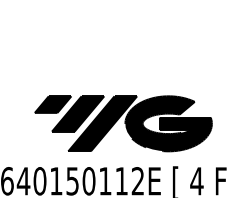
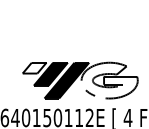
fill: (52, 103) -> (34, 67), removed
fill: (168, 123) -> (109, 80), removed

